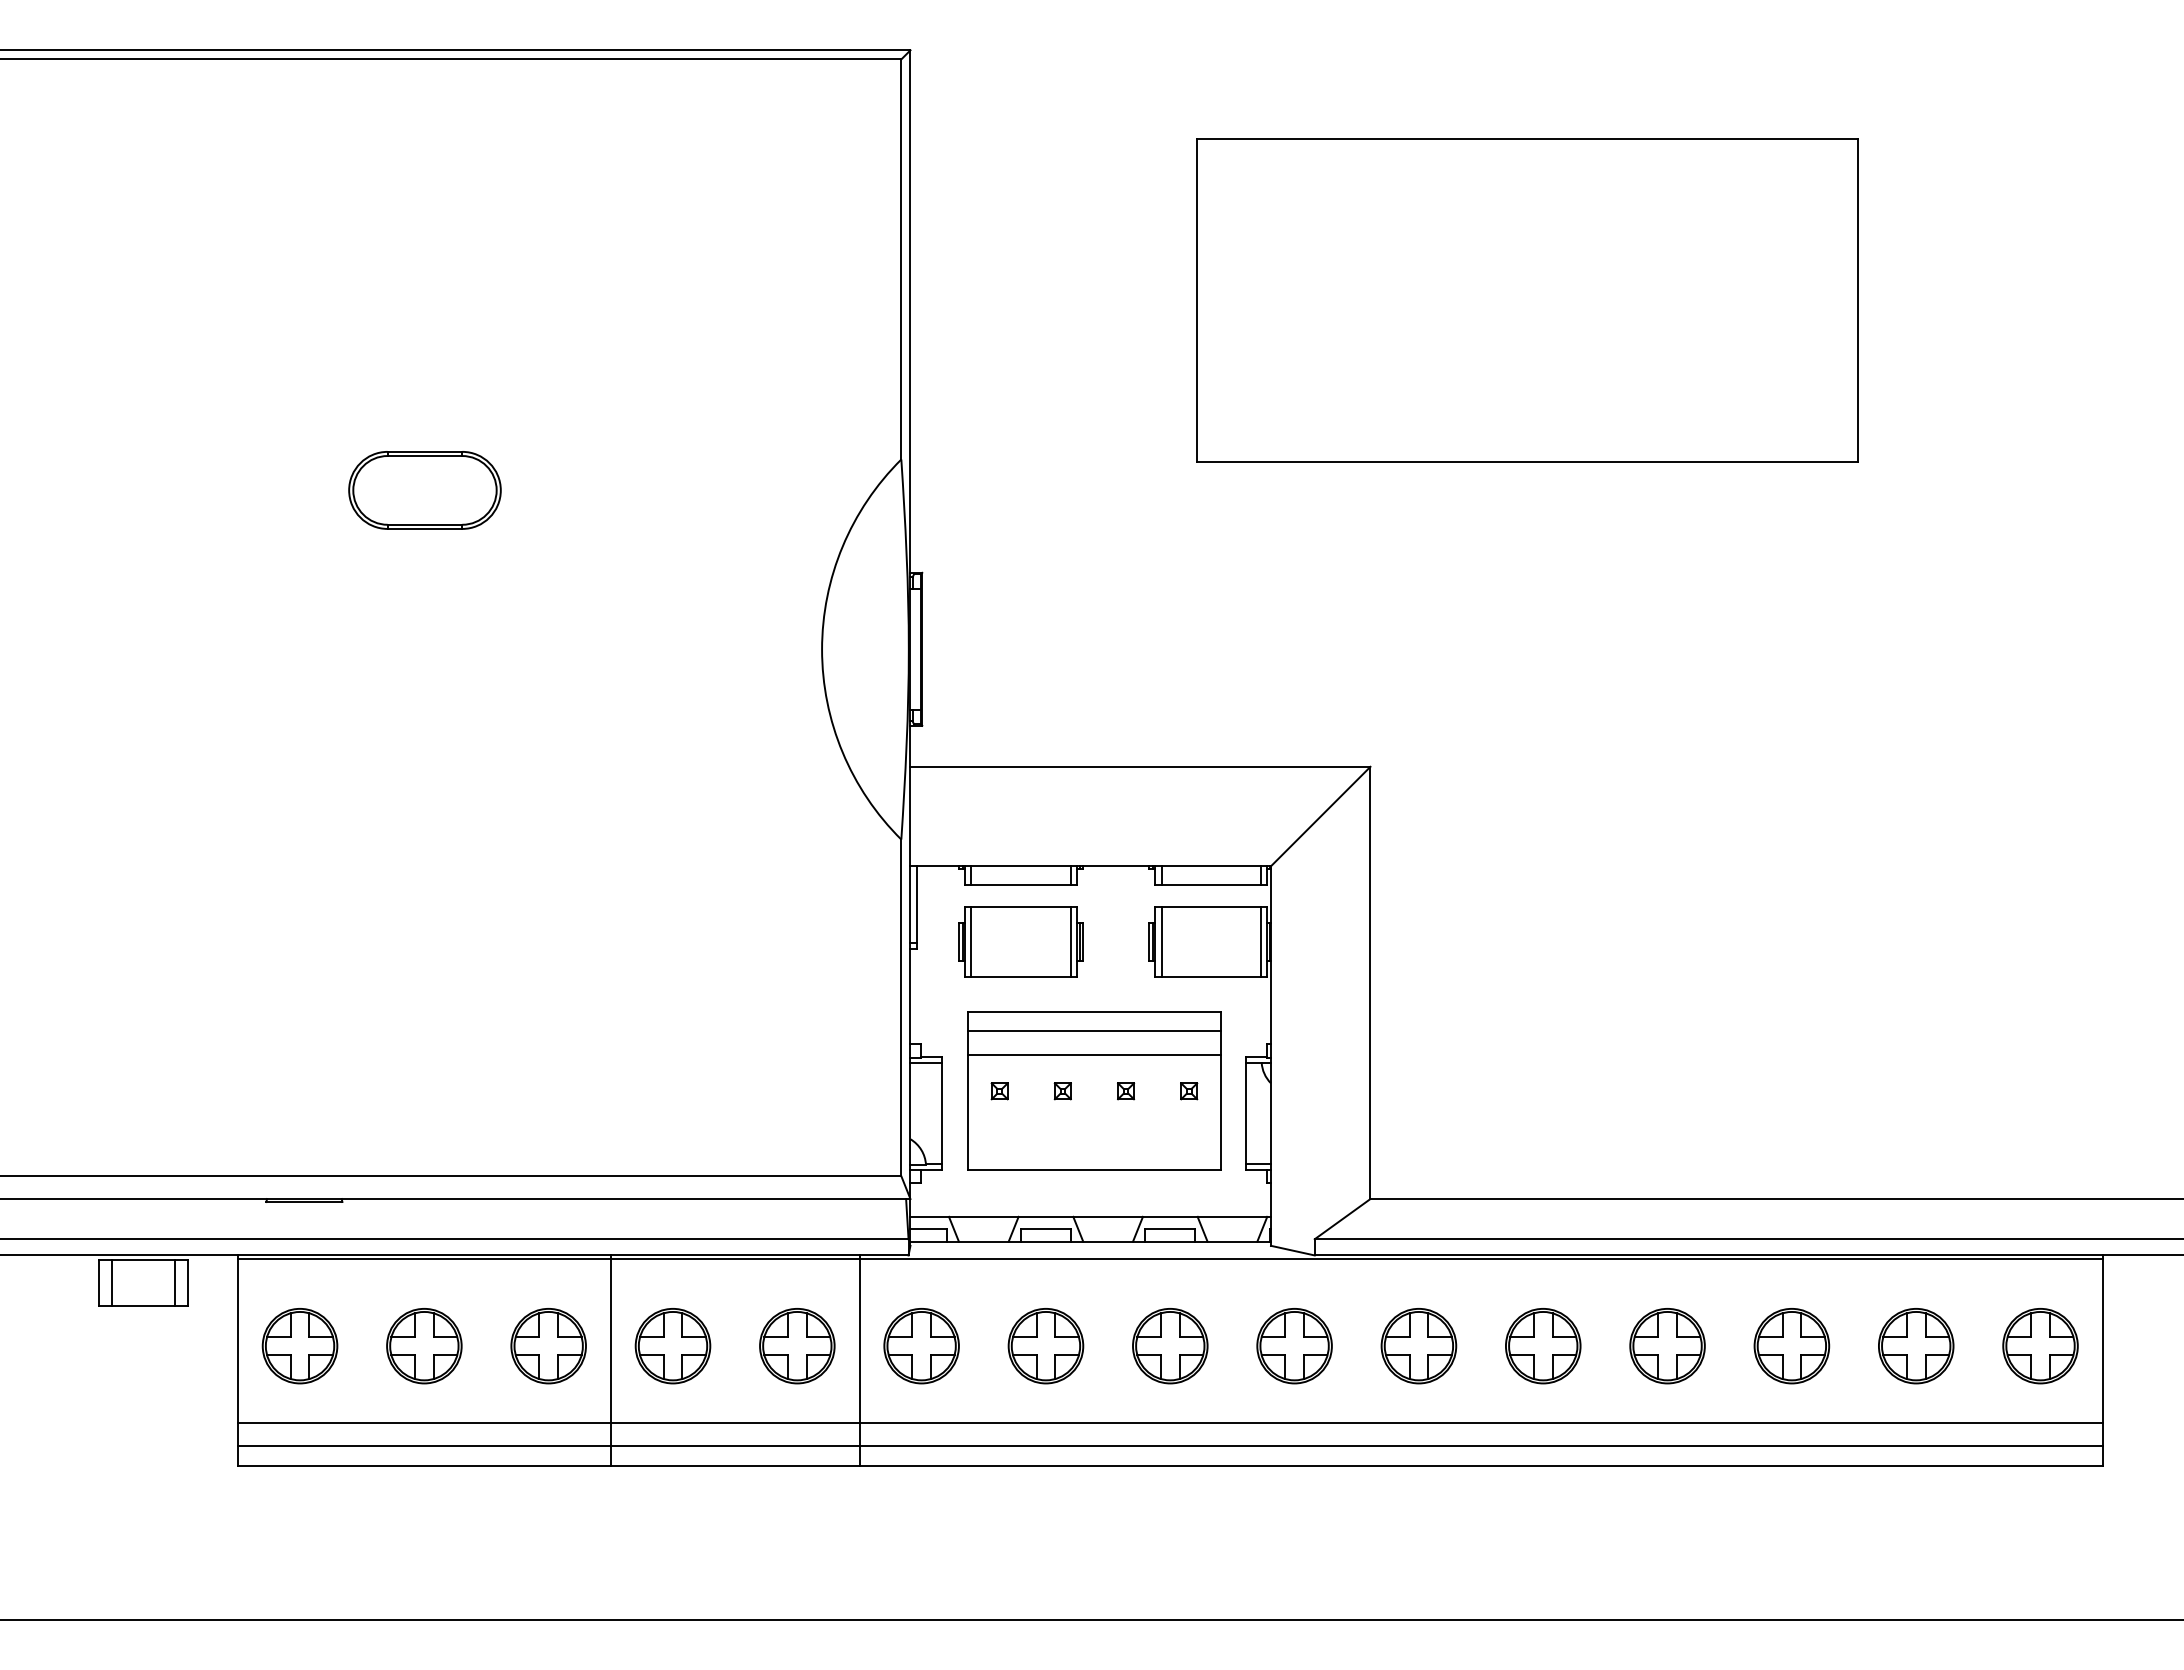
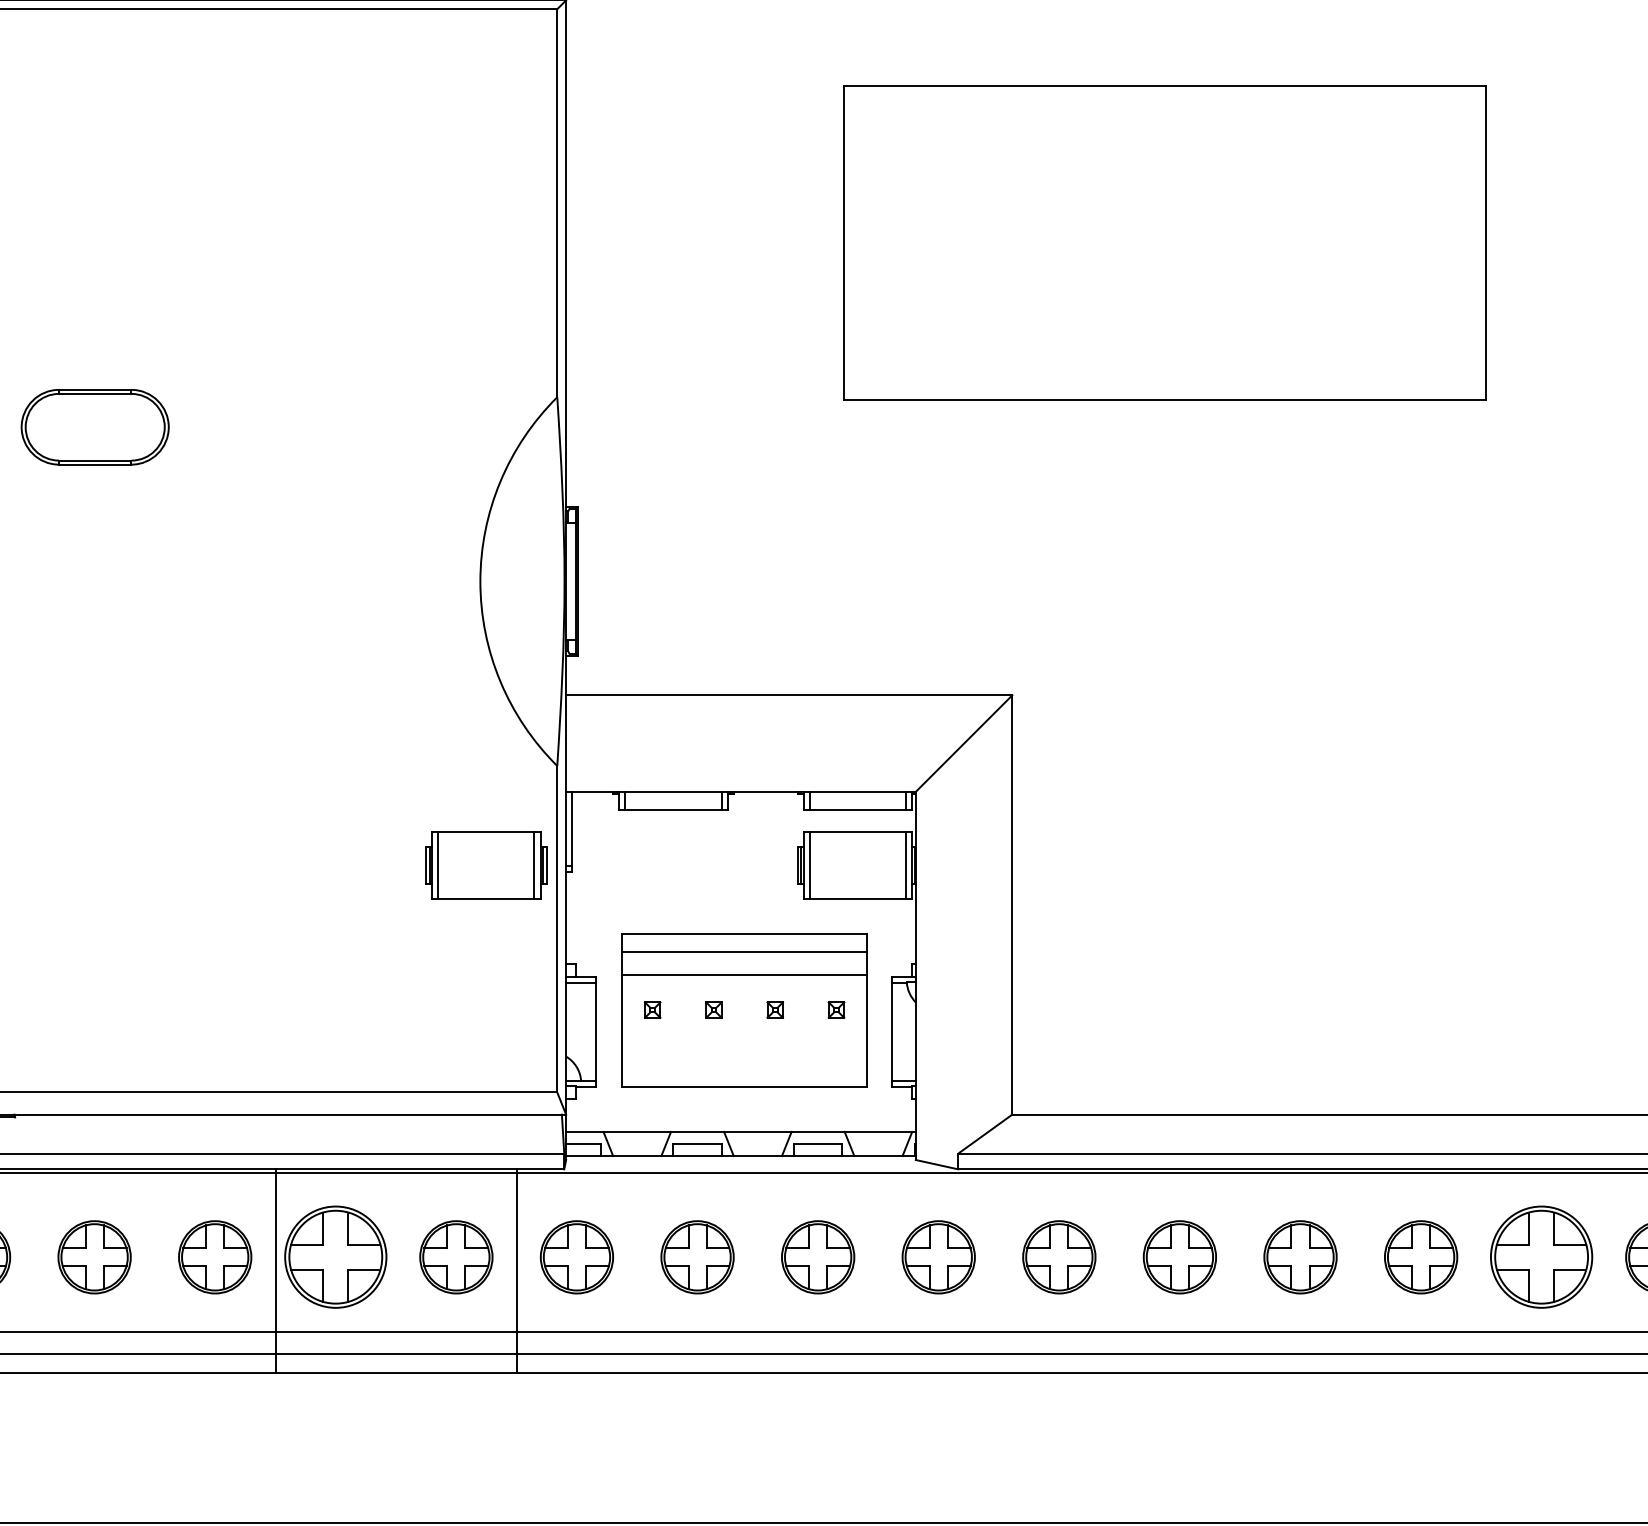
part: (1020, 941) -> (485, 864), moved
part: (672, 1346) -> (335, 1257), size x1.4
part: (1916, 1346) -> (1541, 1257), size x1.4

